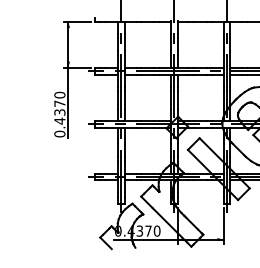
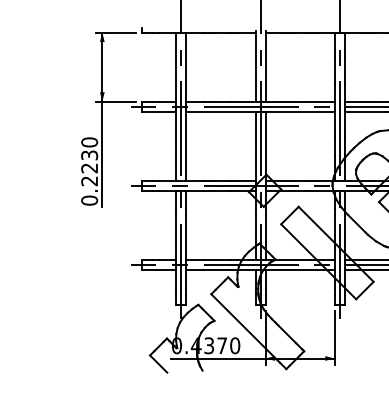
text: (59, 112) -> (89, 168), 0.4370 -> 0.2230

